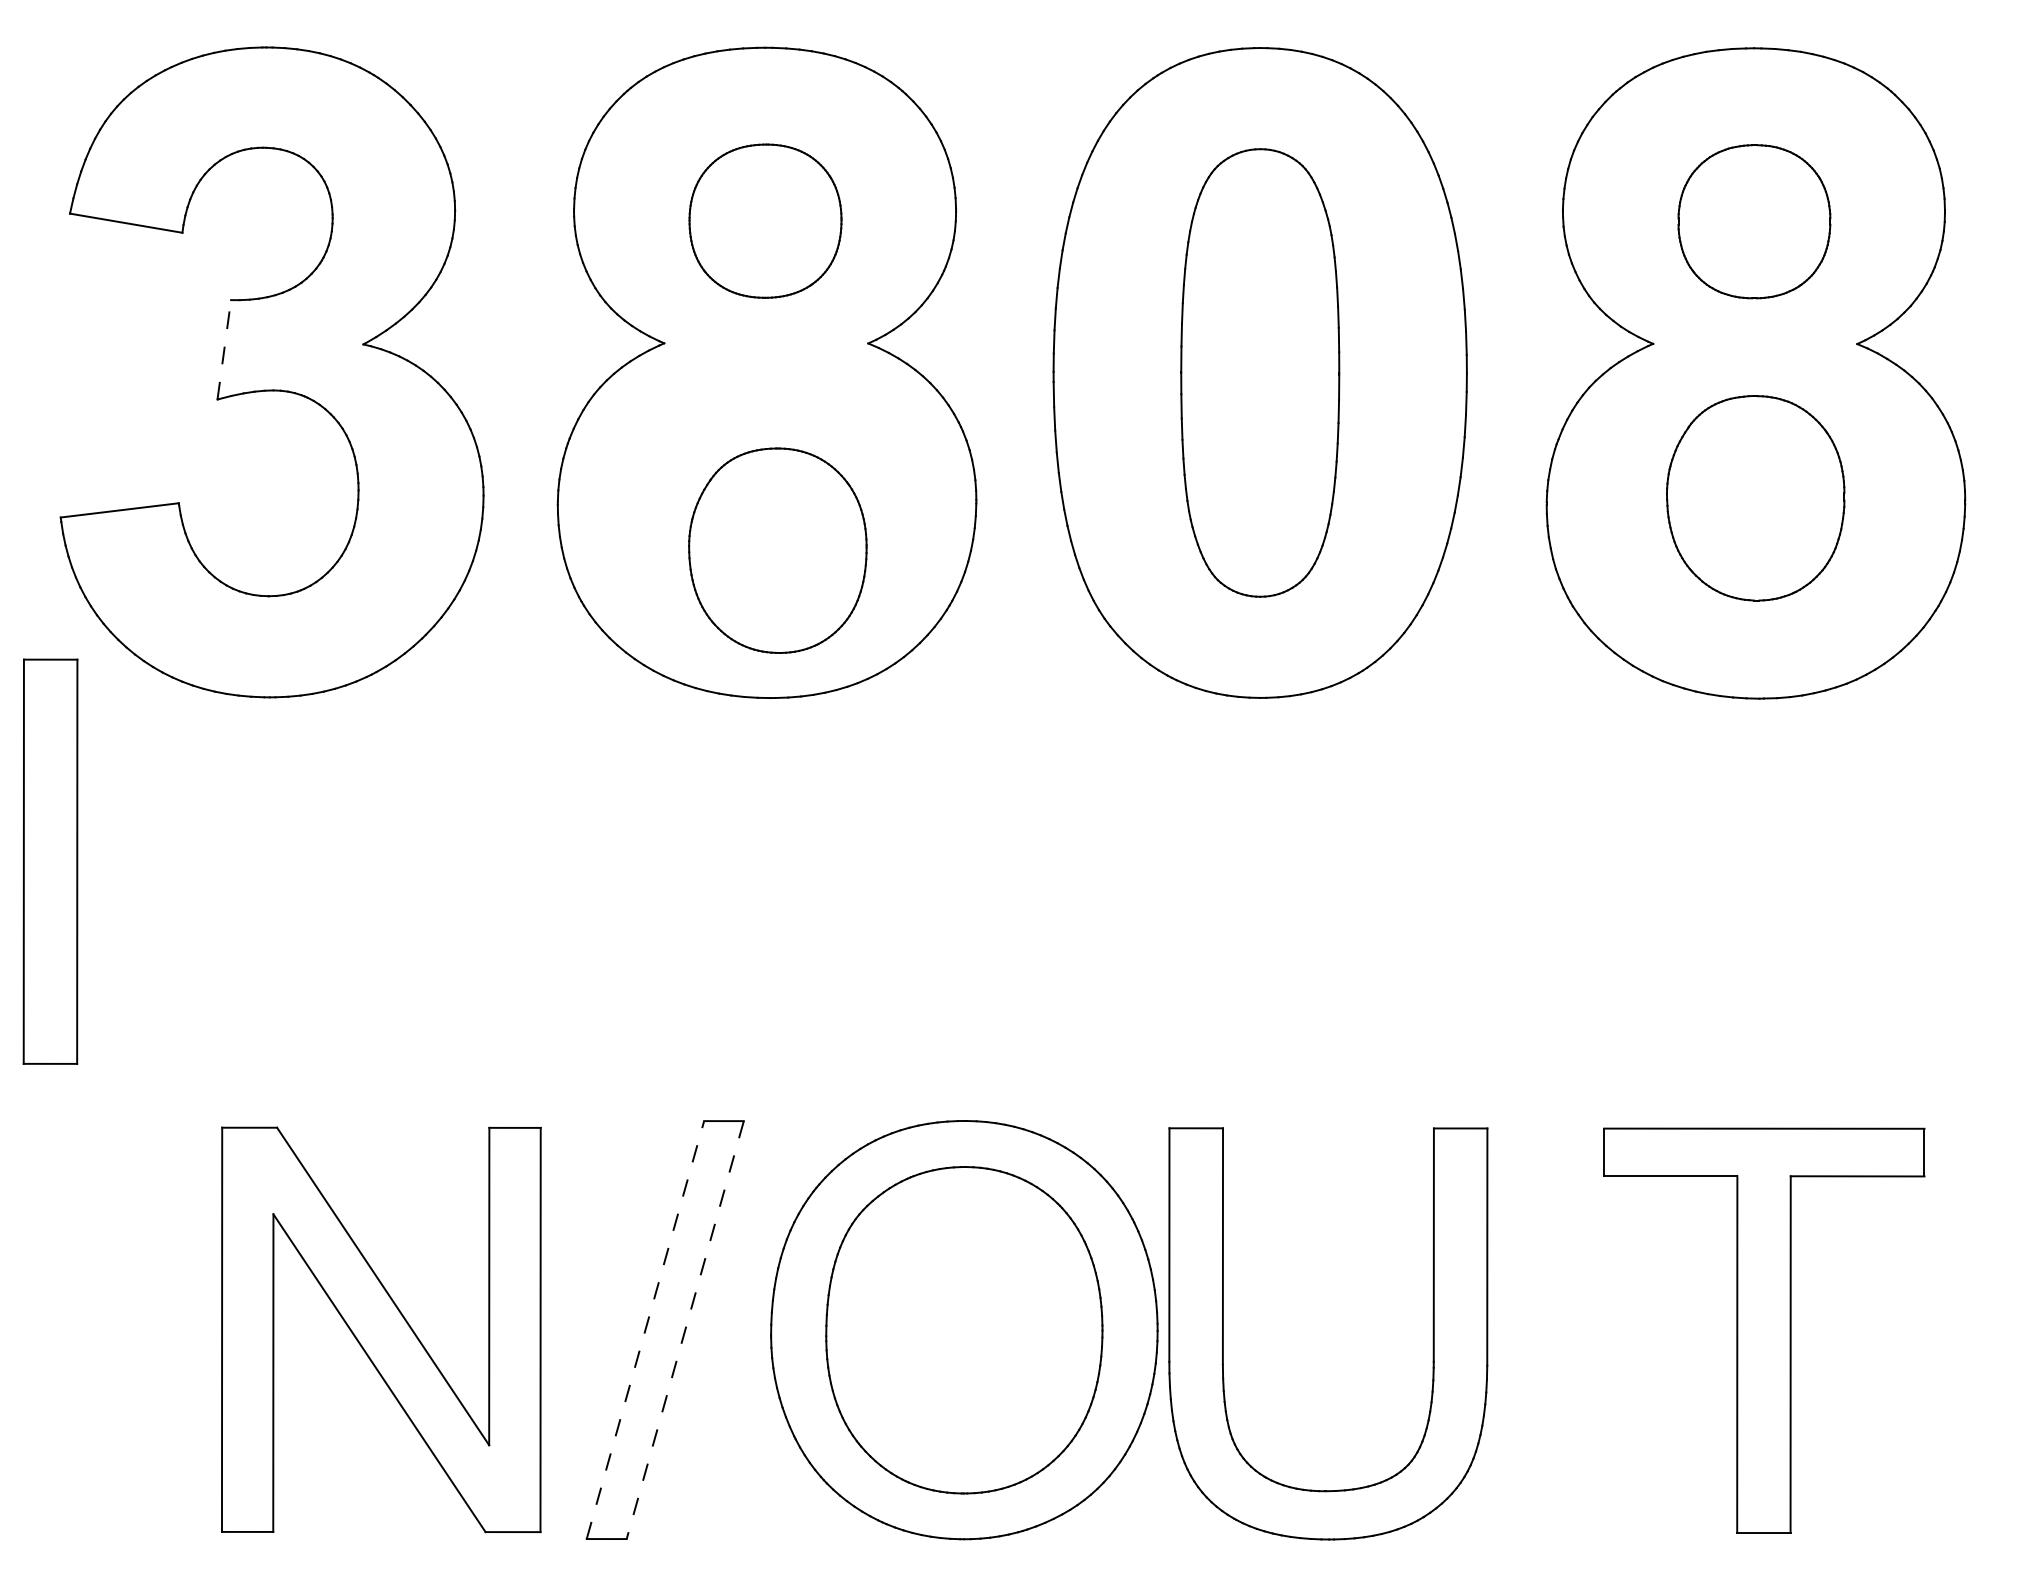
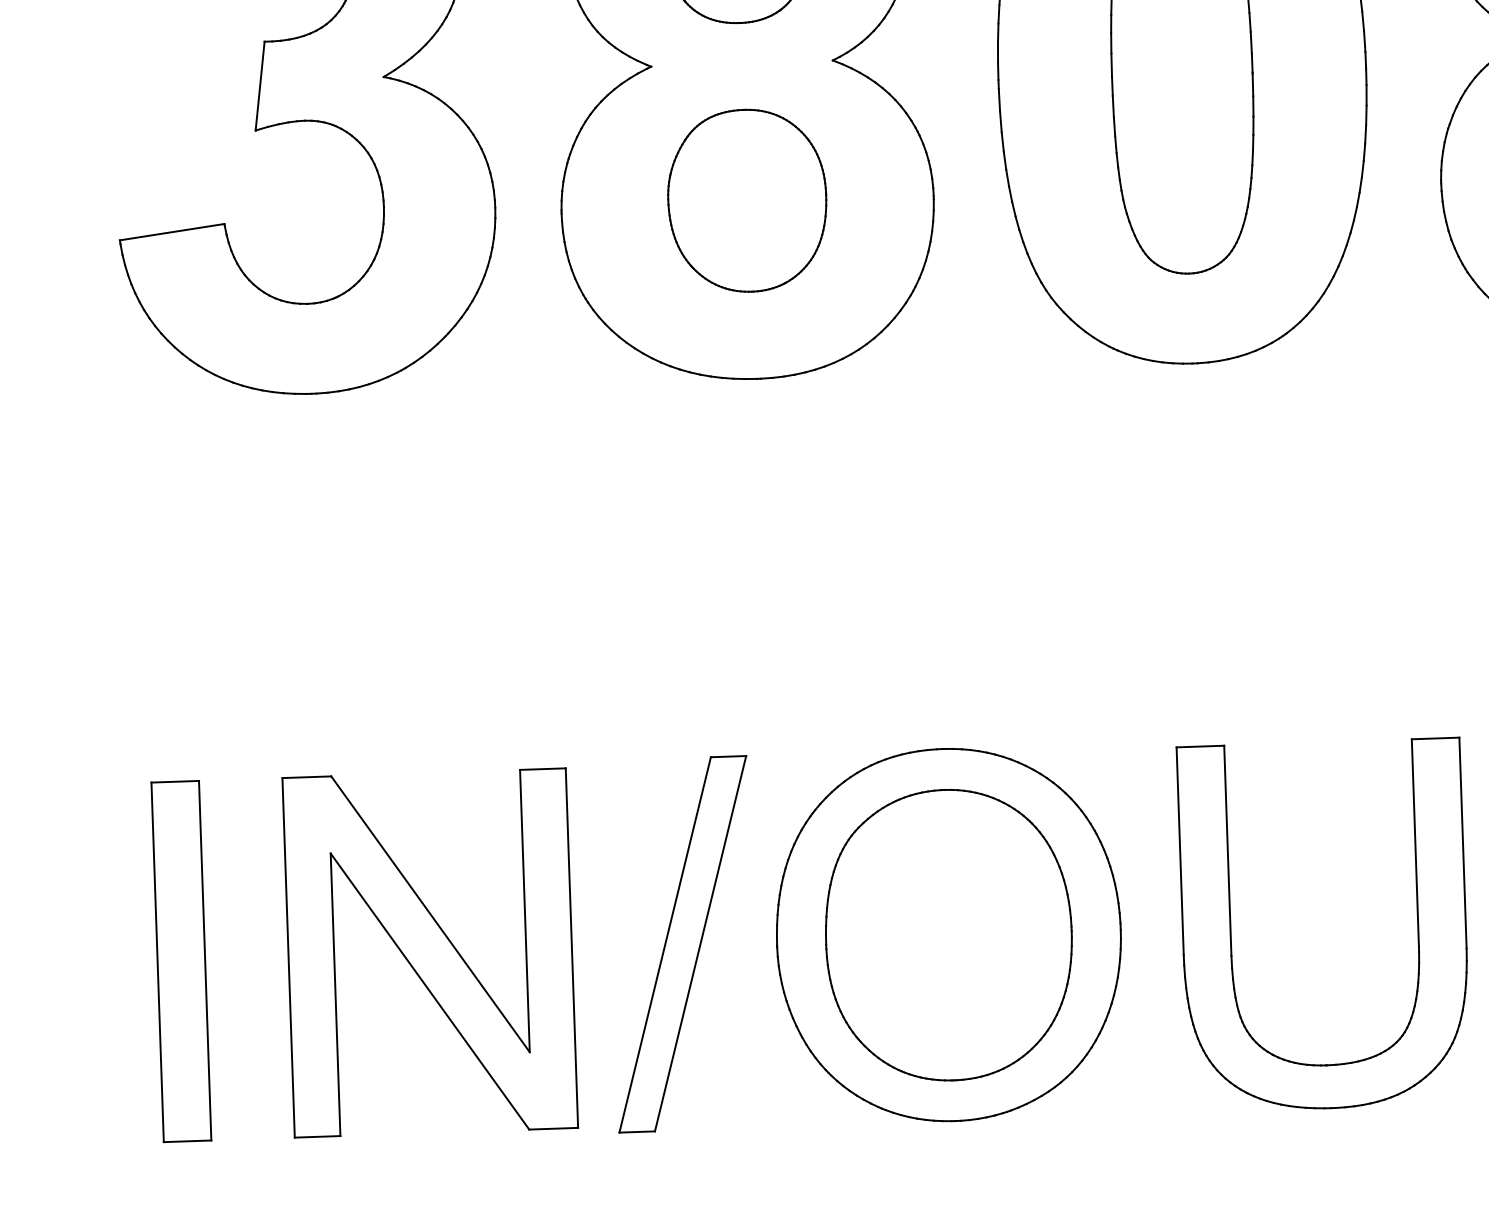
line: (224, 349) -> (260, 85), dashed -> solid
part: (777, 550) -> (746, 200), moved
part: (50, 861) -> (181, 961), moved
line: (645, 1329) -> (665, 944), dashed -> solid
line: (685, 1330) -> (700, 944), dashed -> solid
part: (1432, 1333) -> (1416, 921), moved

